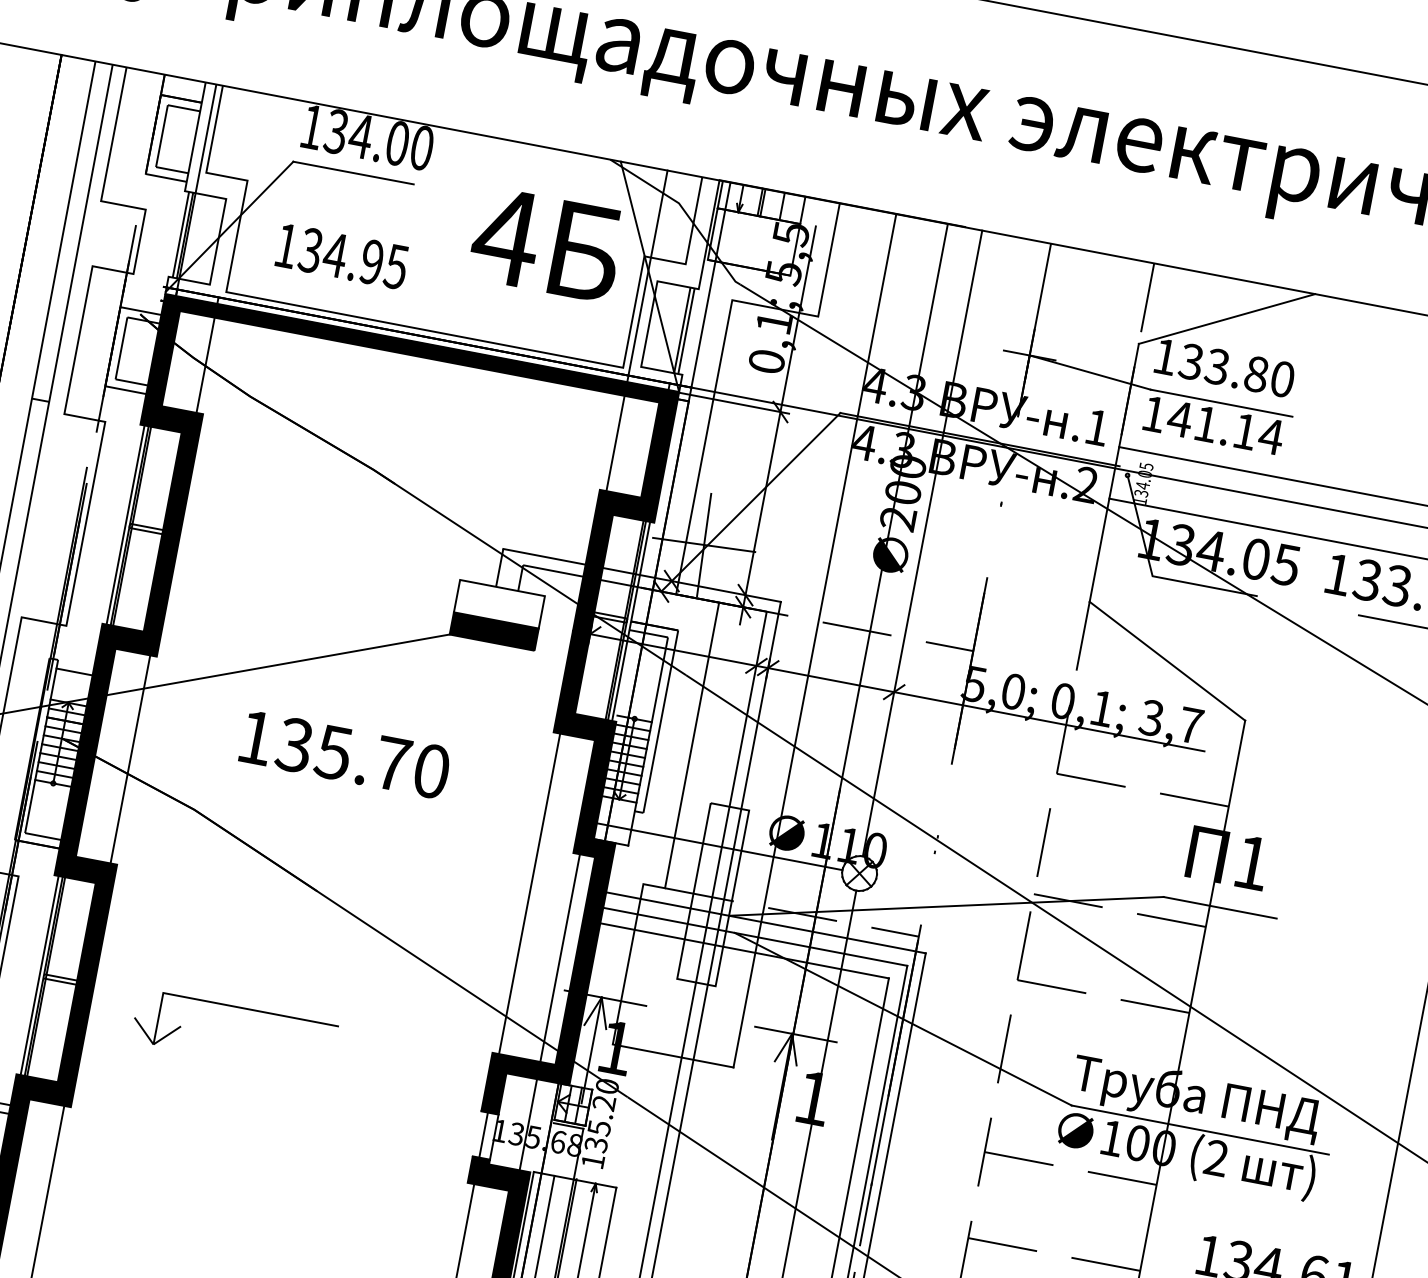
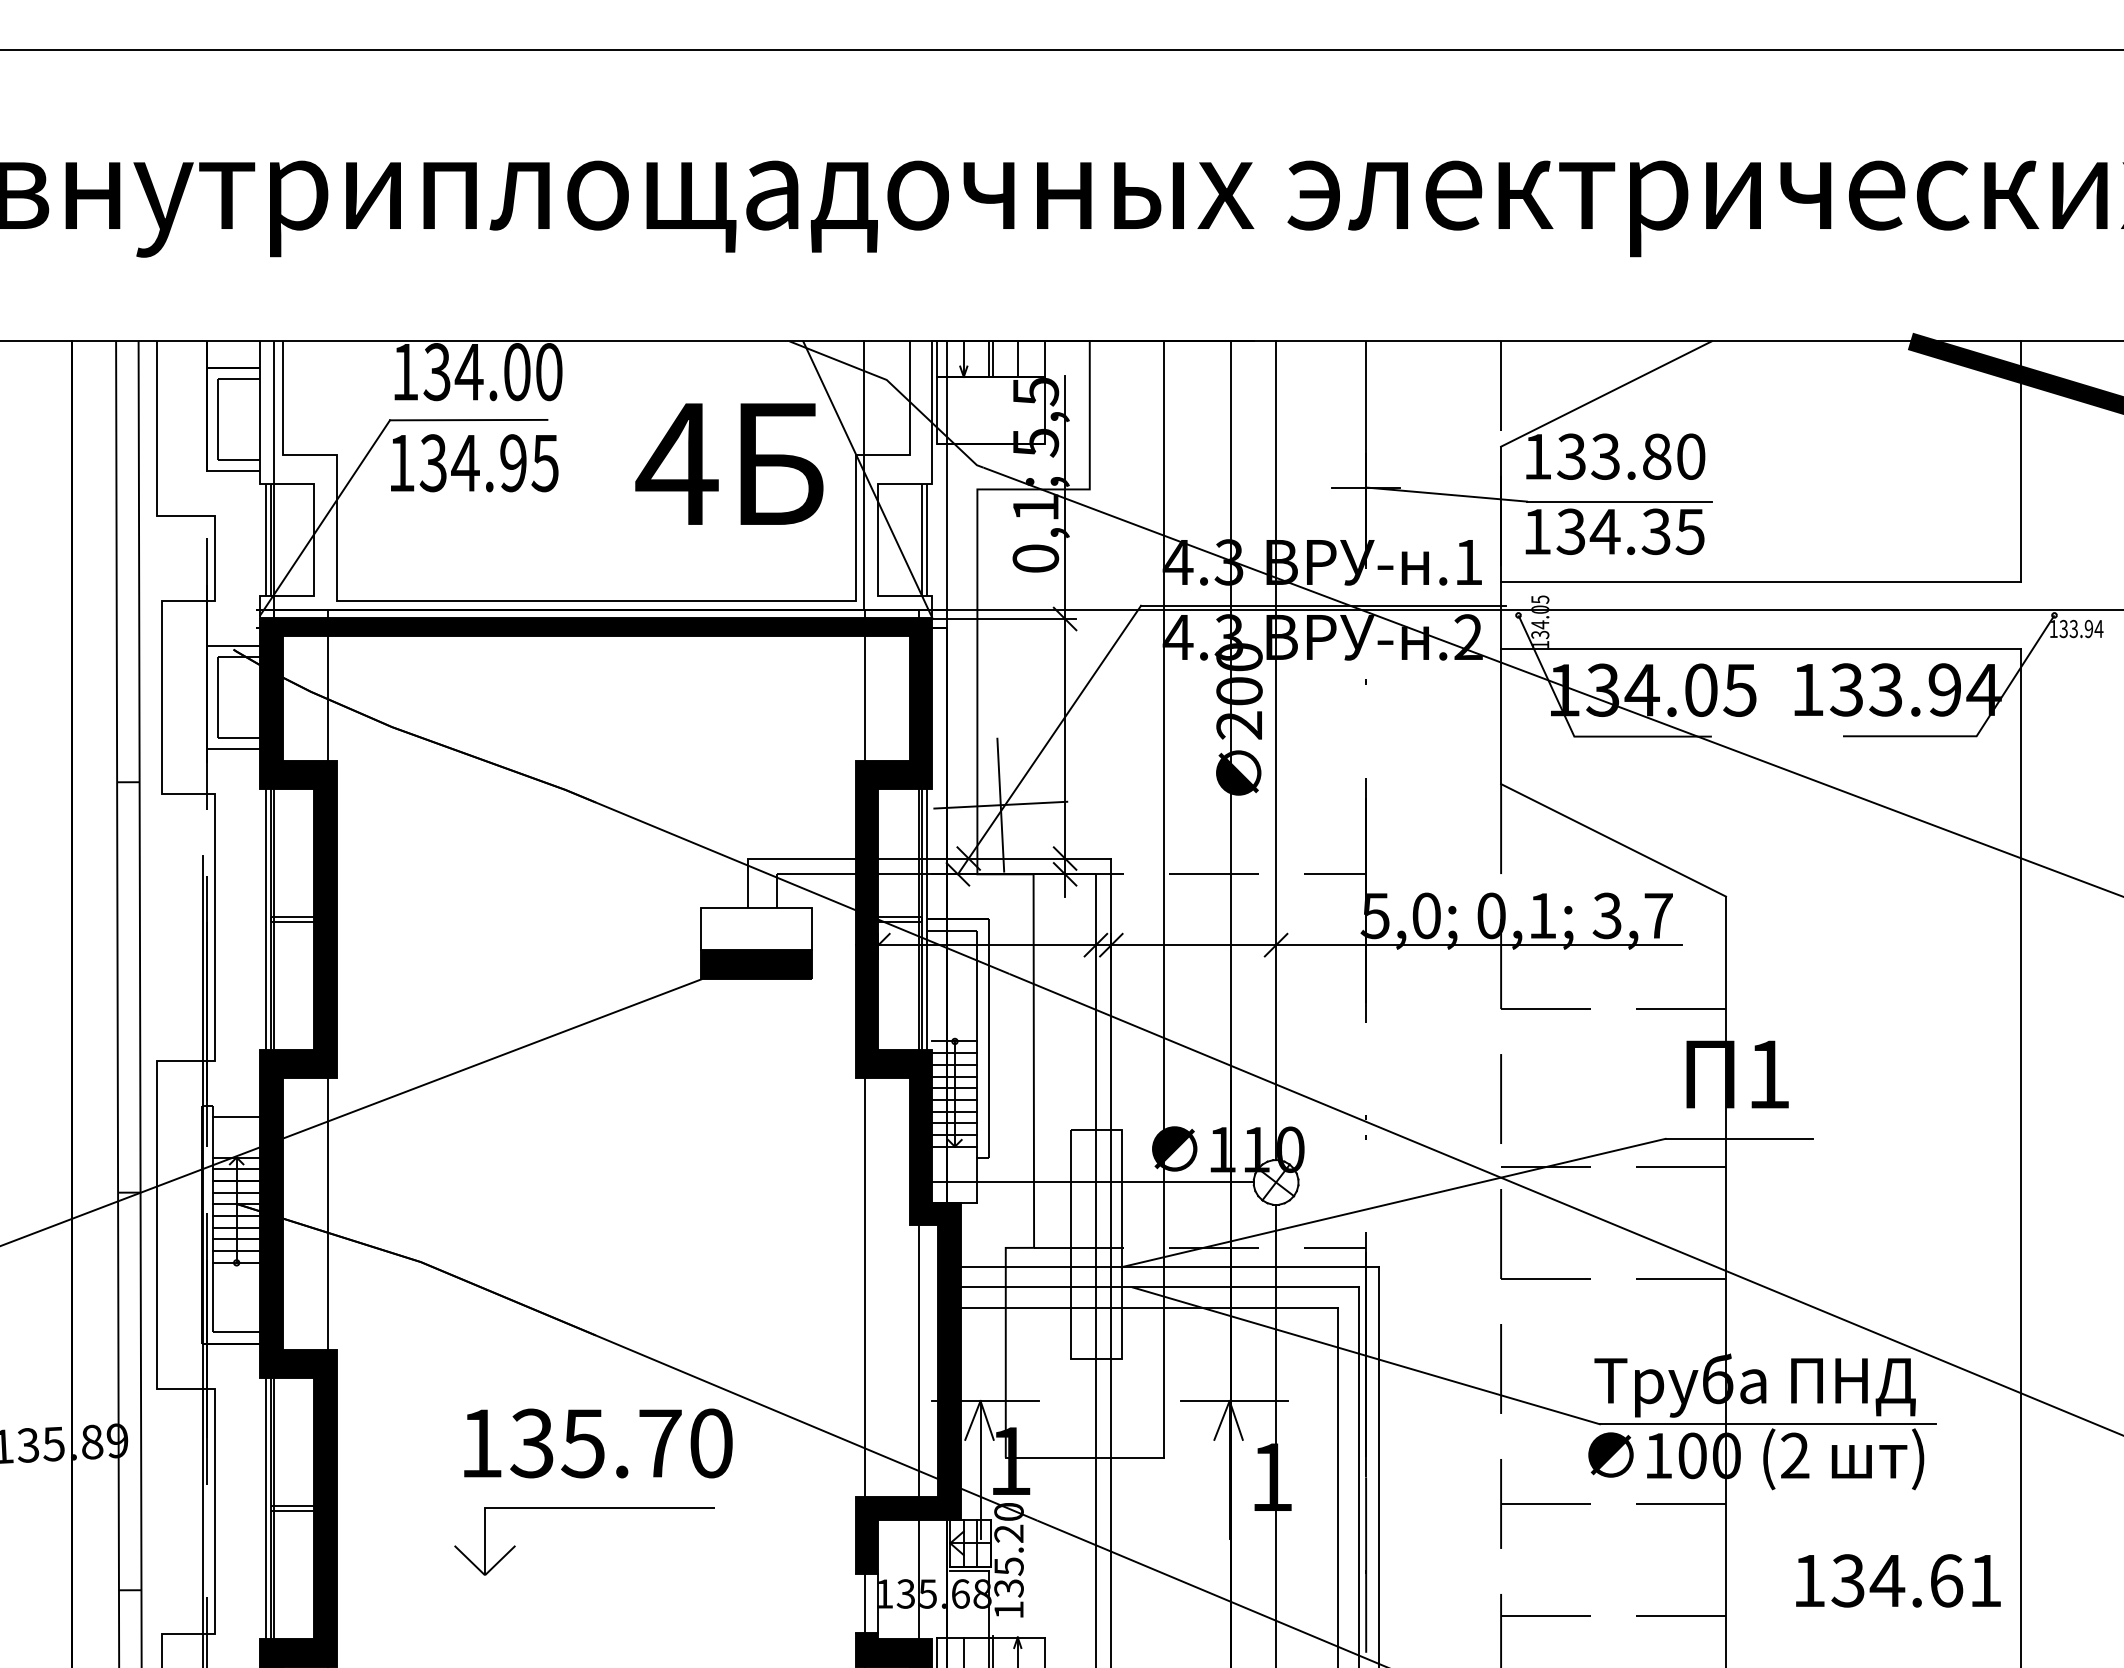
text: (342, 256) -> (474, 463), moved
text: (1225, 427) -> (1630, 531), 141.14 -> 134.35
text: (345, 754) -> (598, 1443), moved
part: (239, 1007) -> (584, 1508), moved

